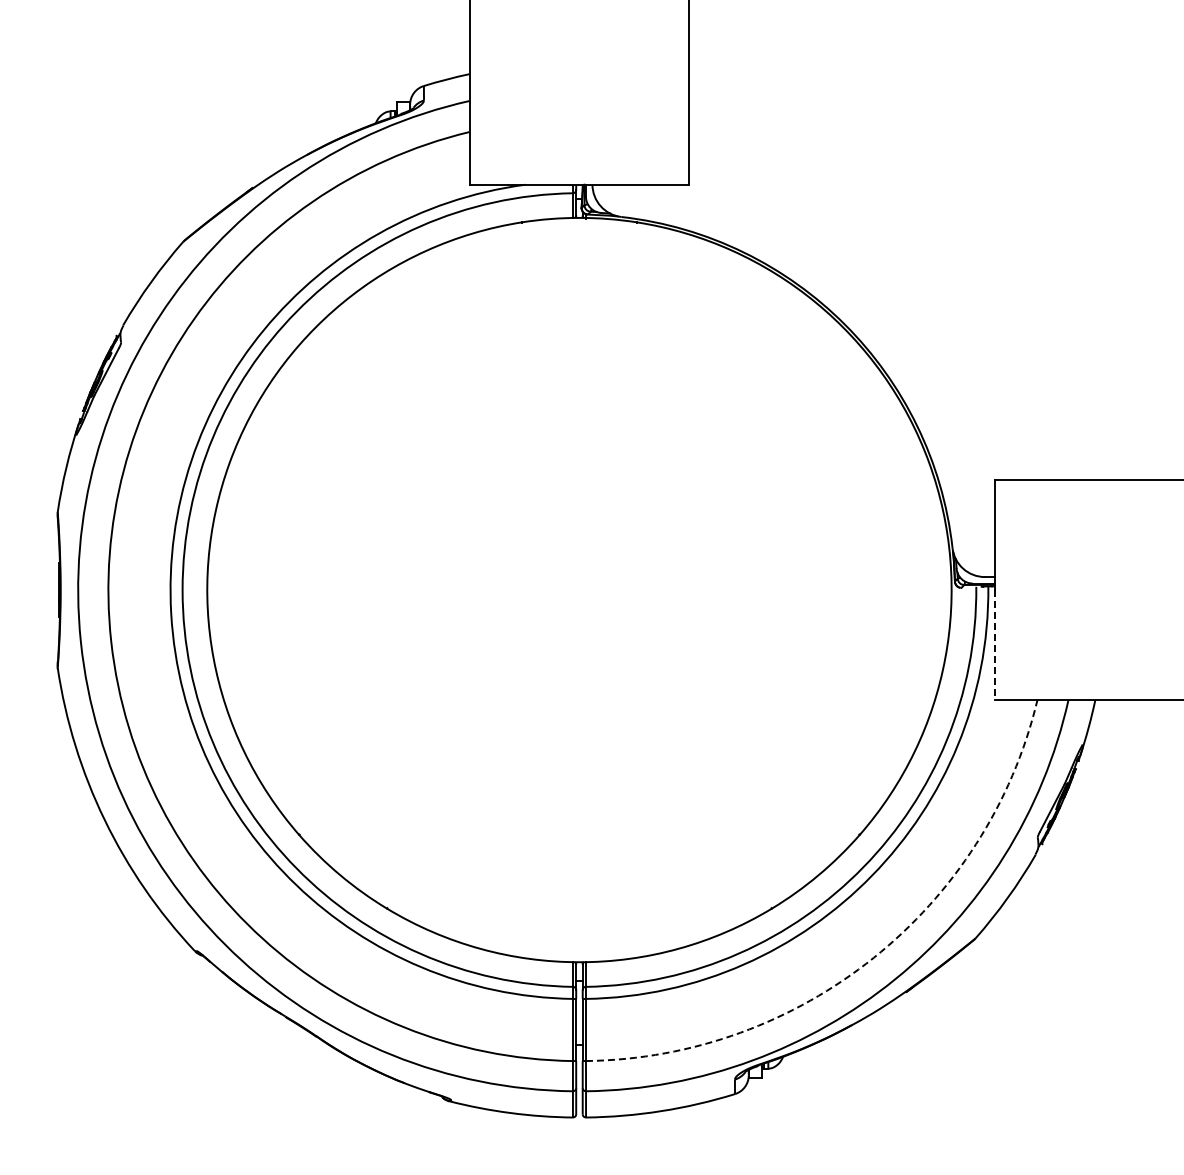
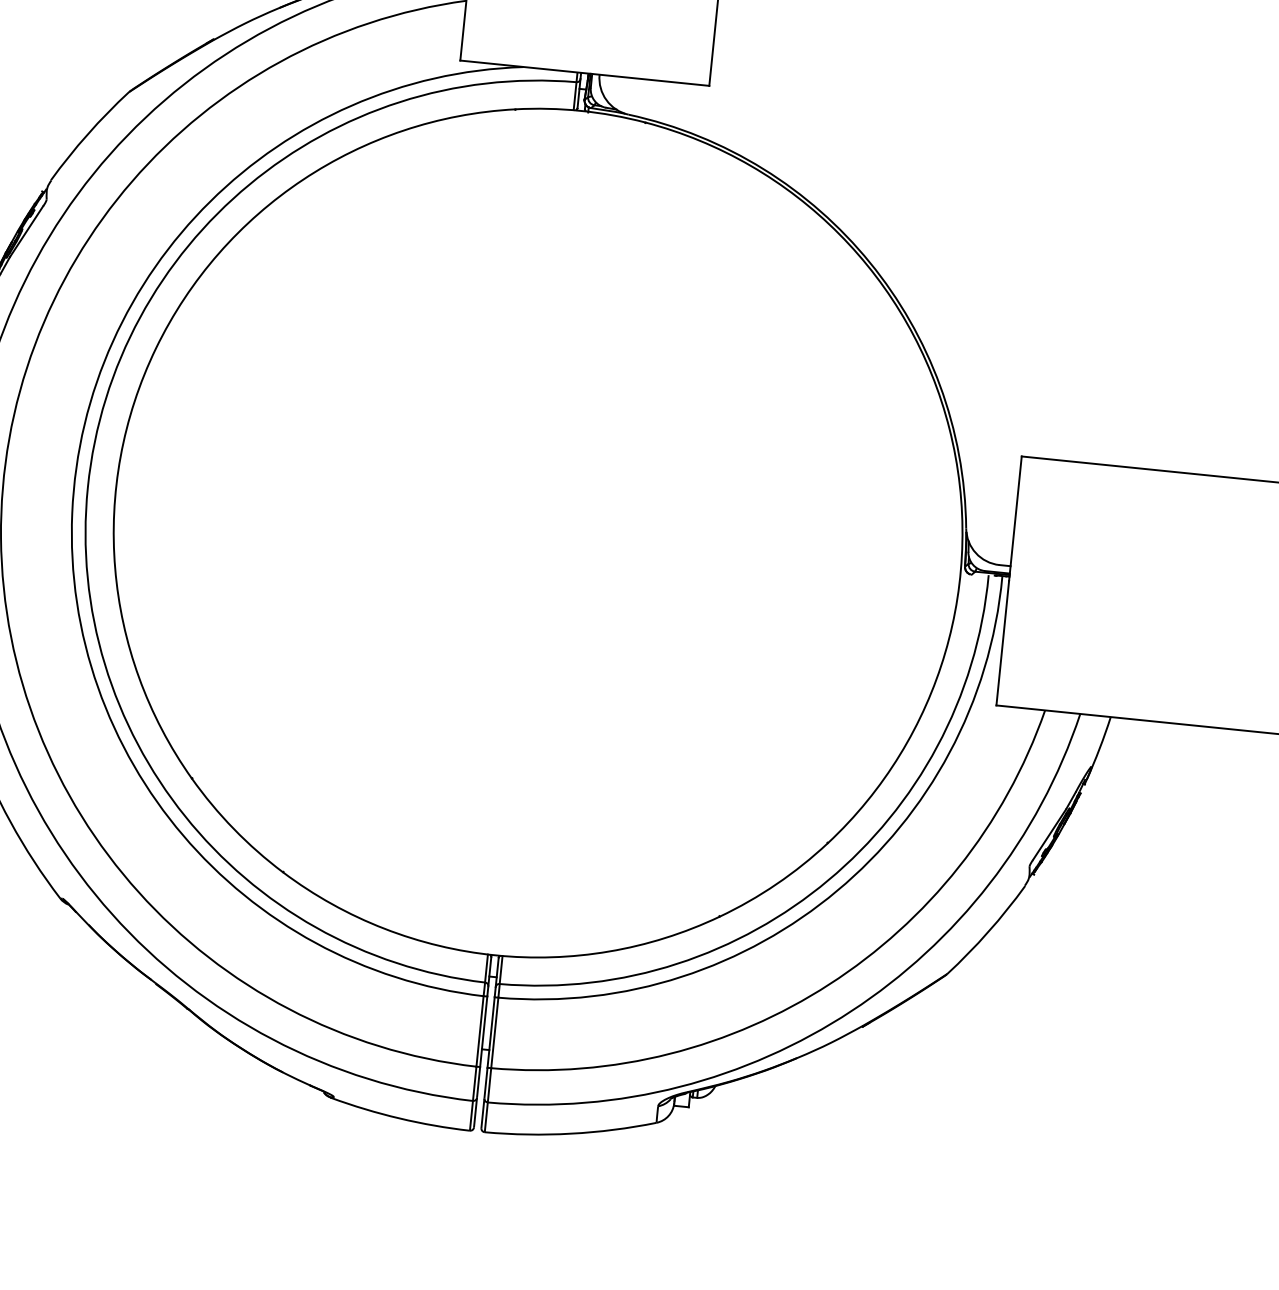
line: (994, 644) -> (1002, 642), dashed -> solid
arc: (873, 957) -> (829, 983), dashed -> solid

